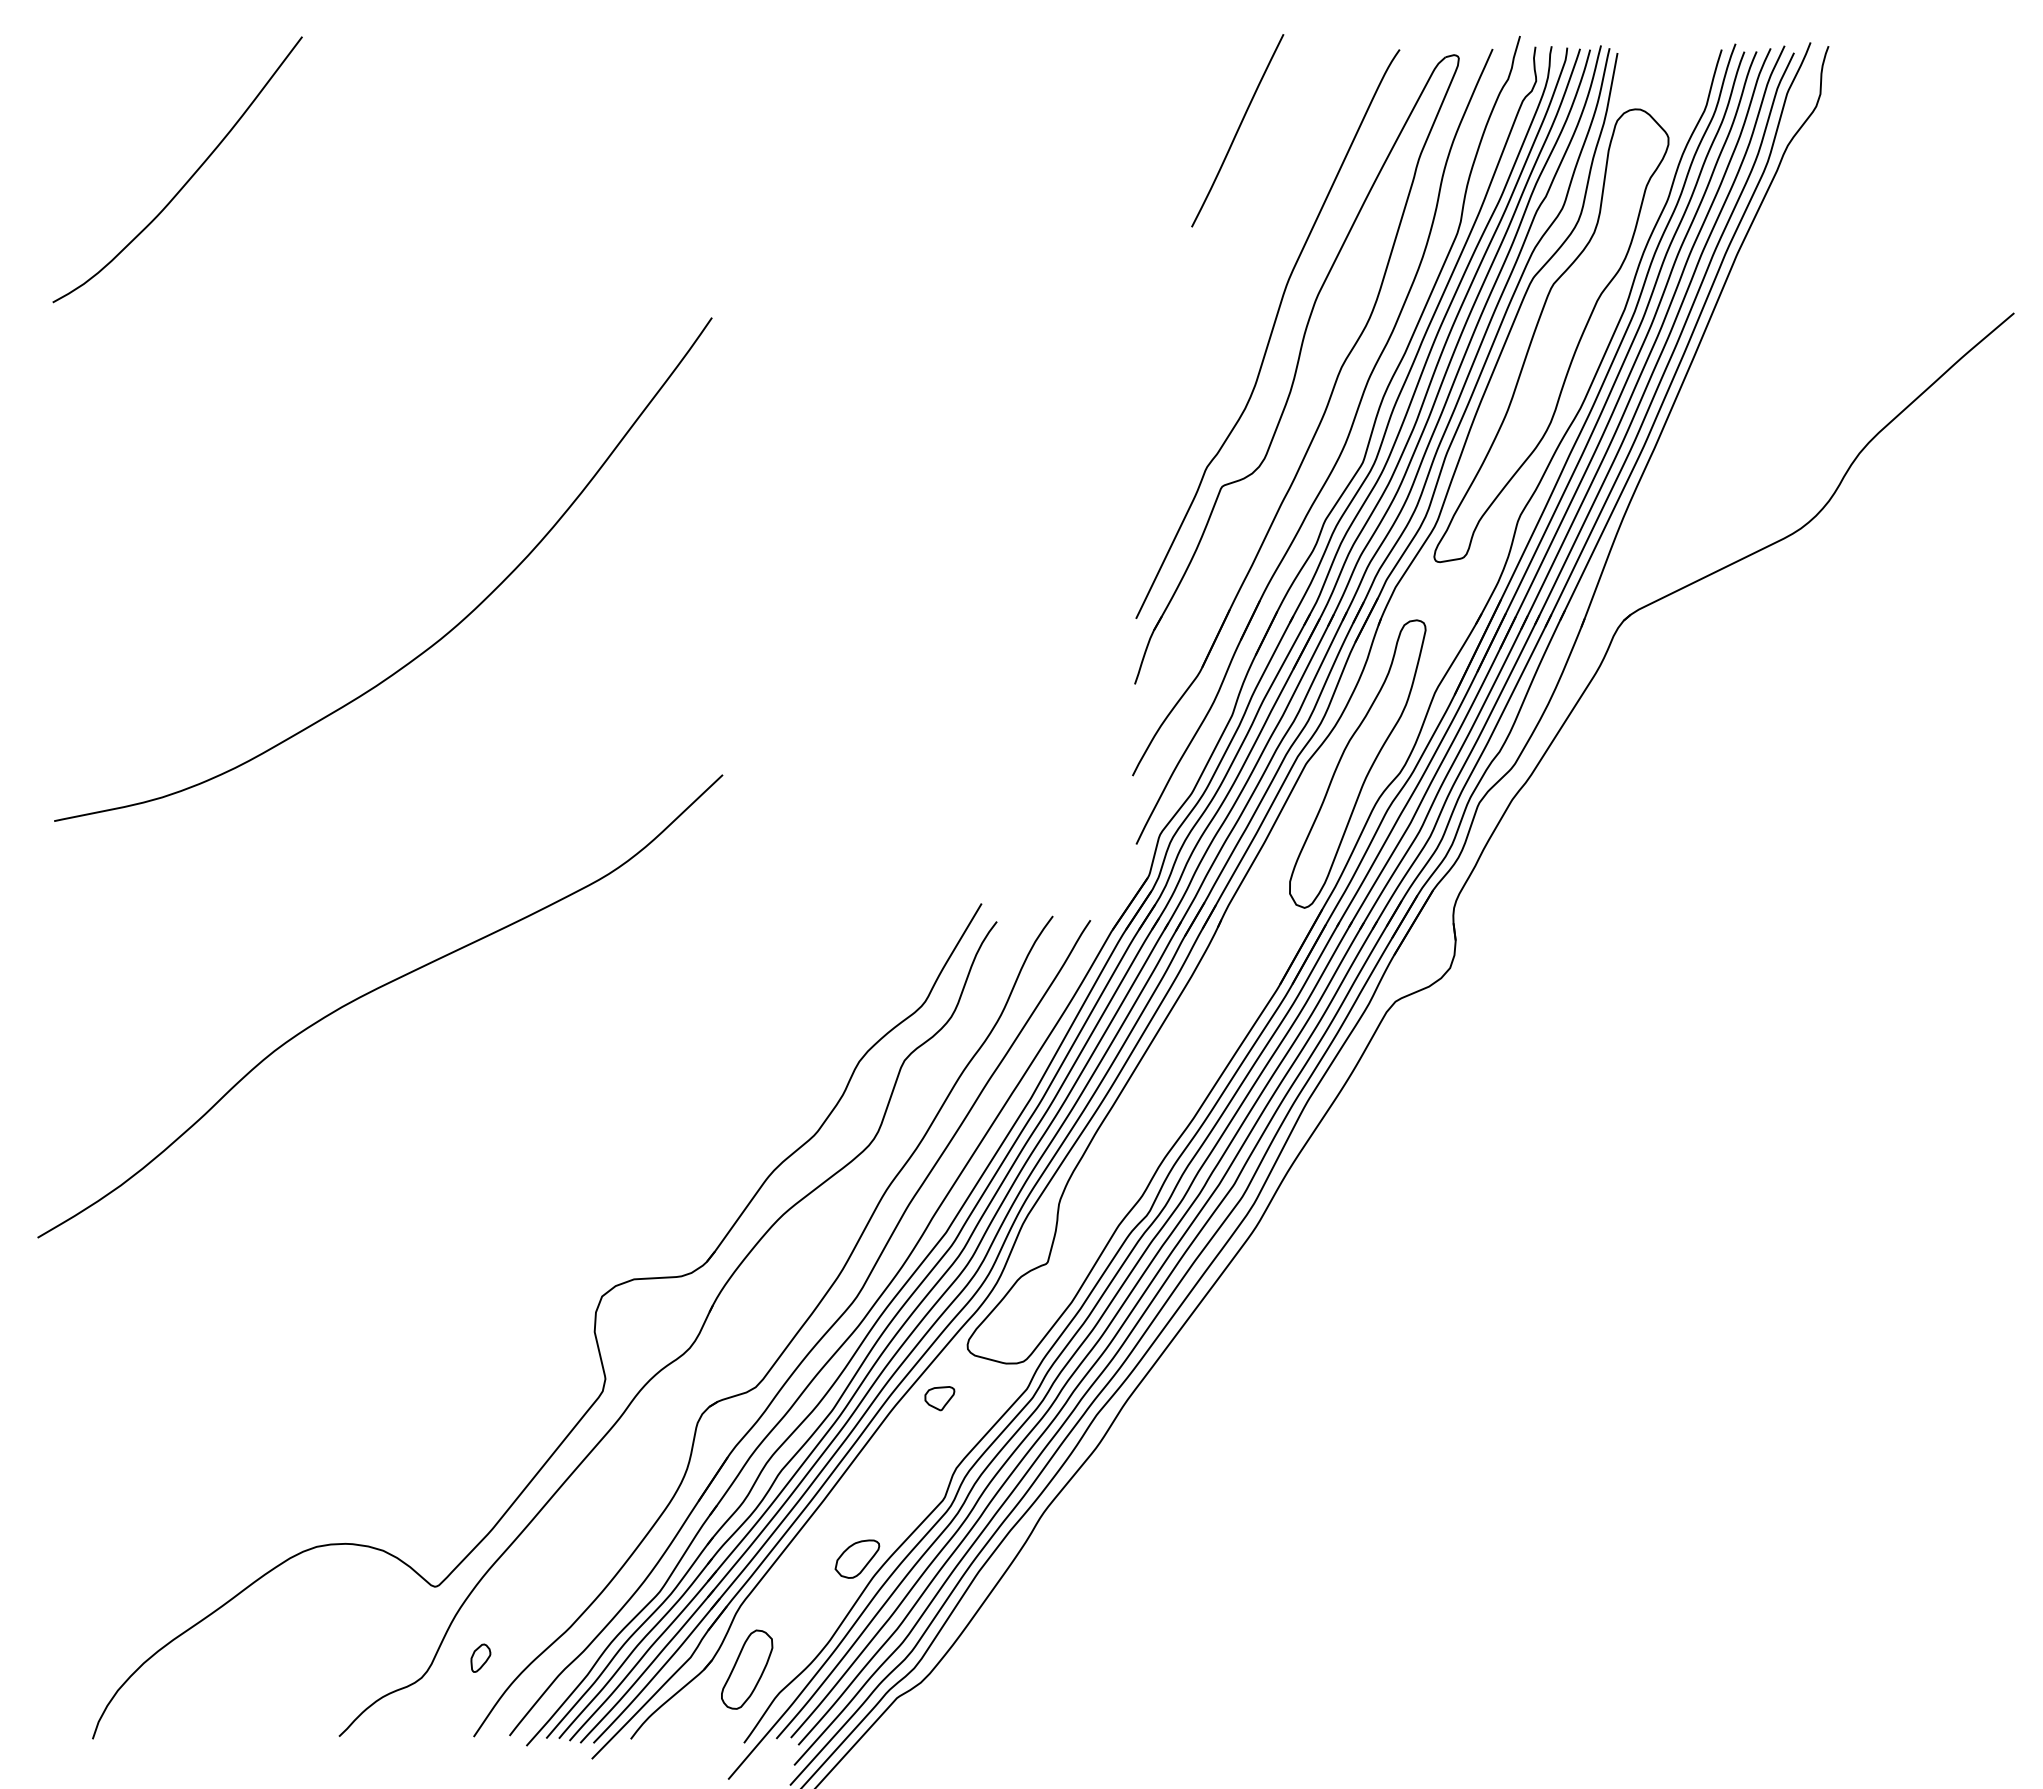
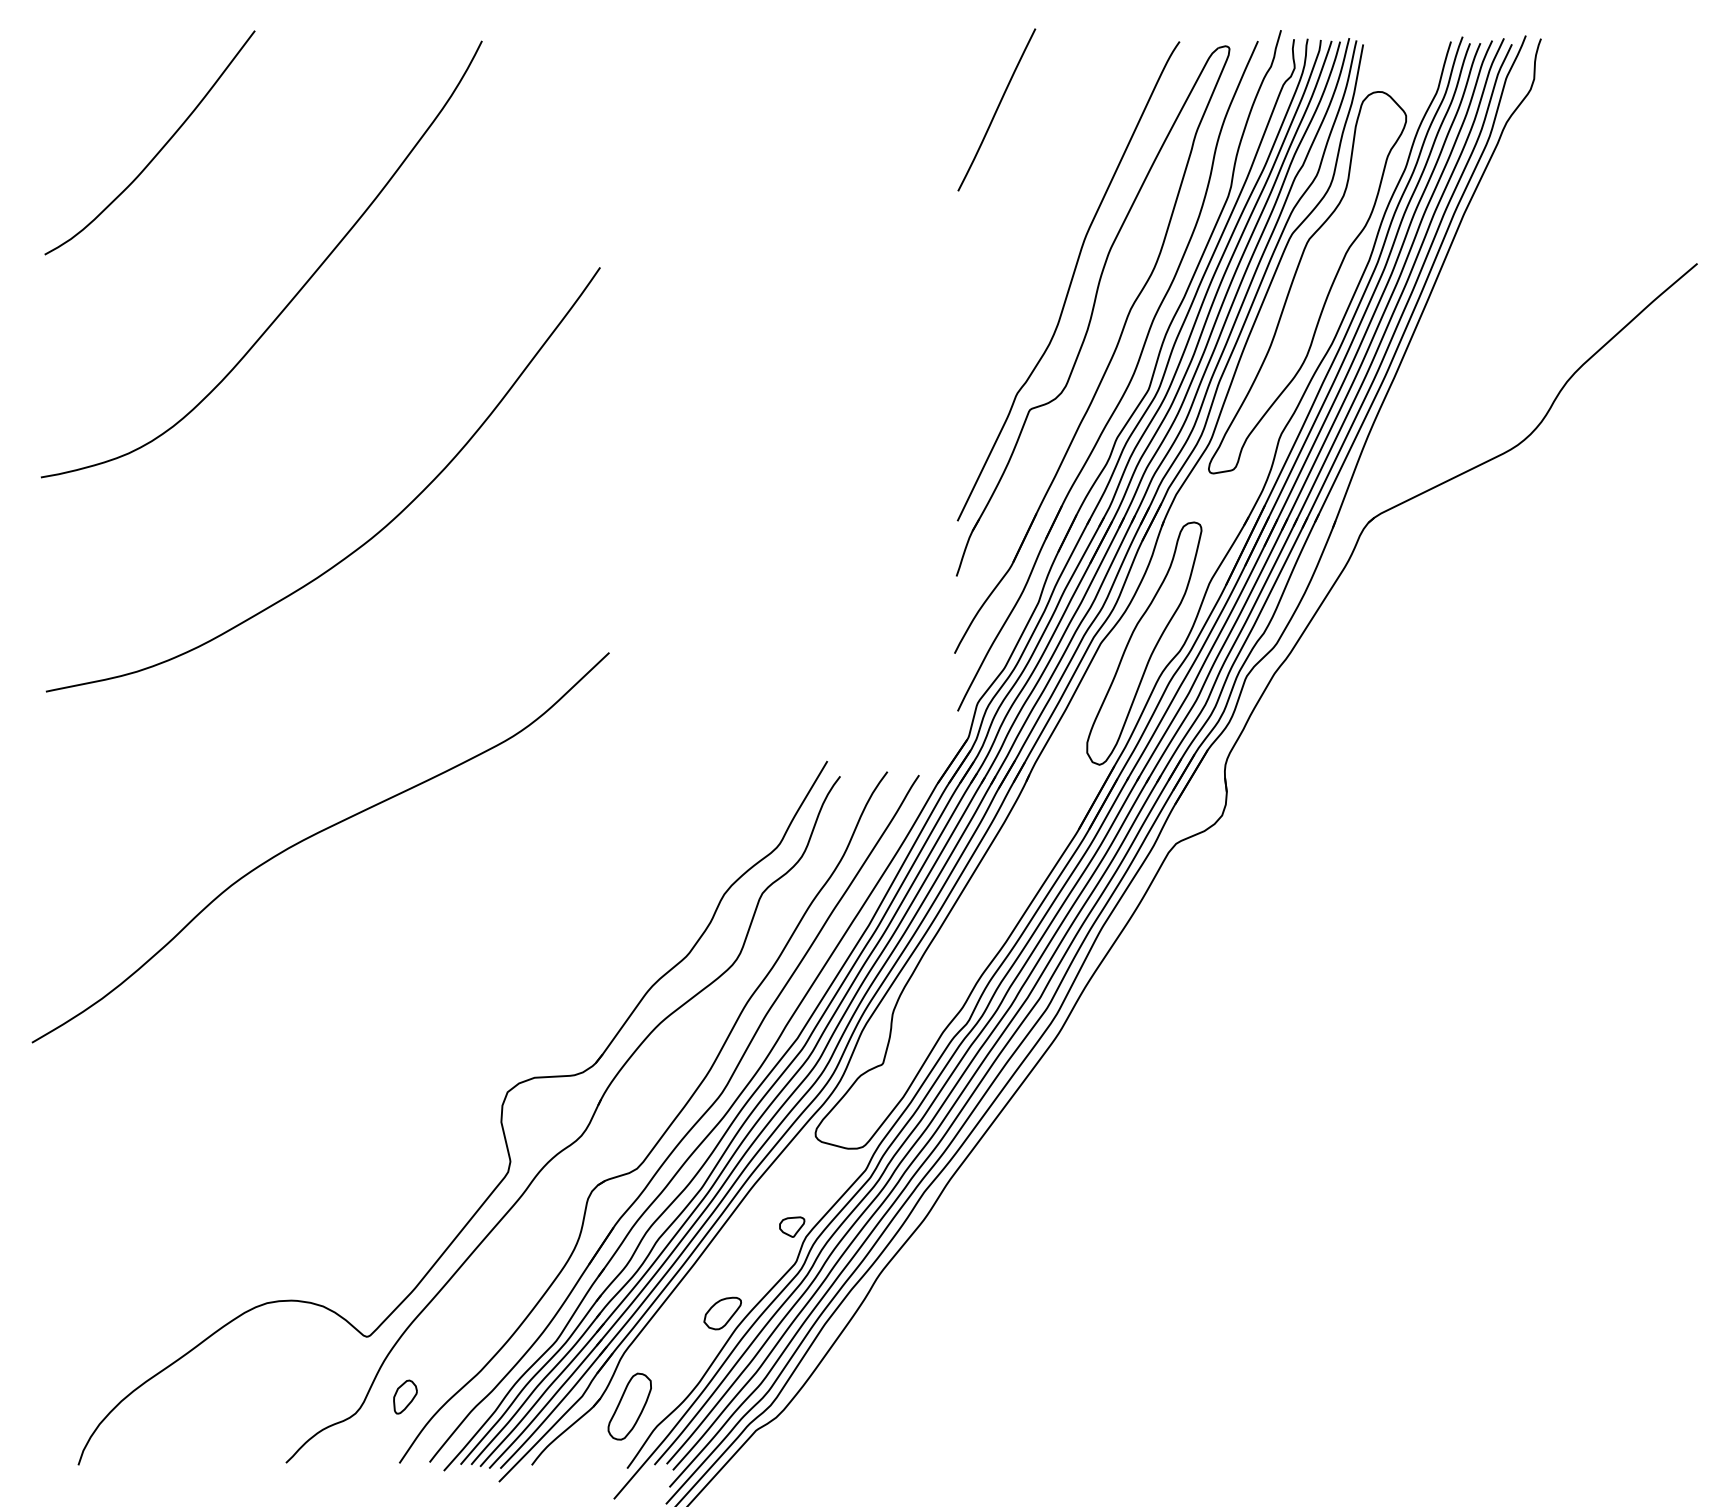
curve: (1237, 130) -> (996, 109), moved
curve: (355, 343) -> (299, 289), added
part: (939, 1398) -> (791, 1227), moved
part: (480, 1657) -> (405, 1396), size x1.43

